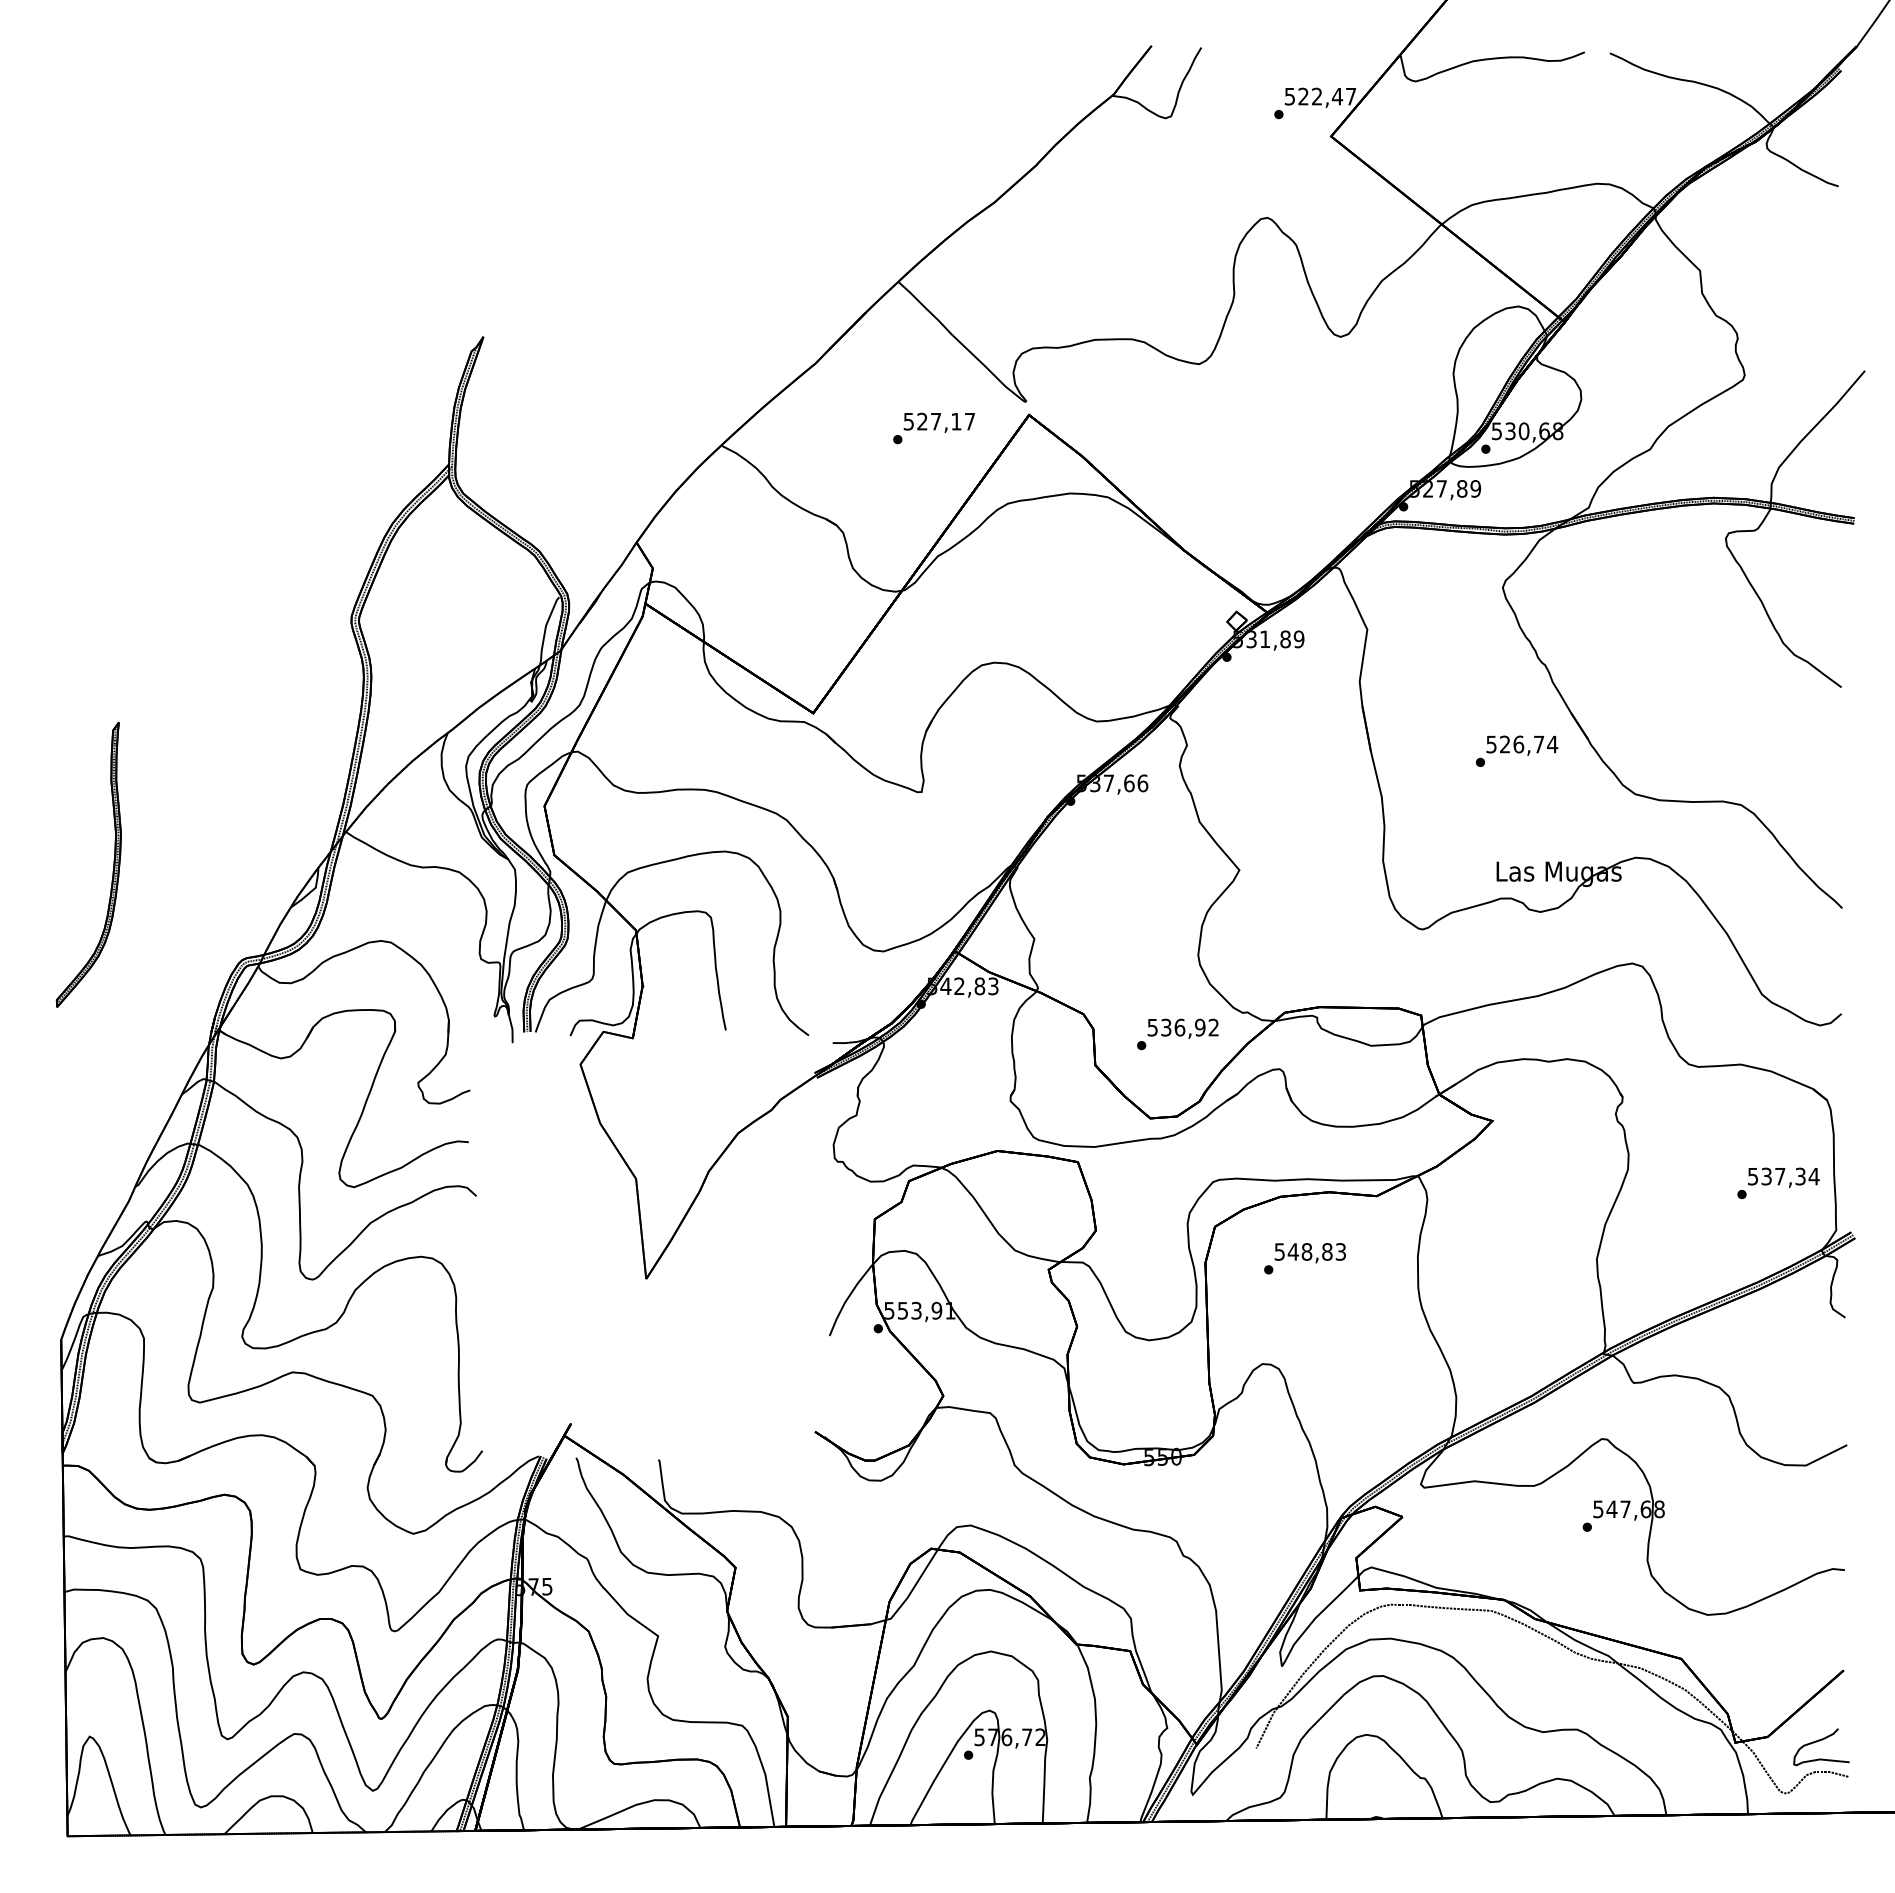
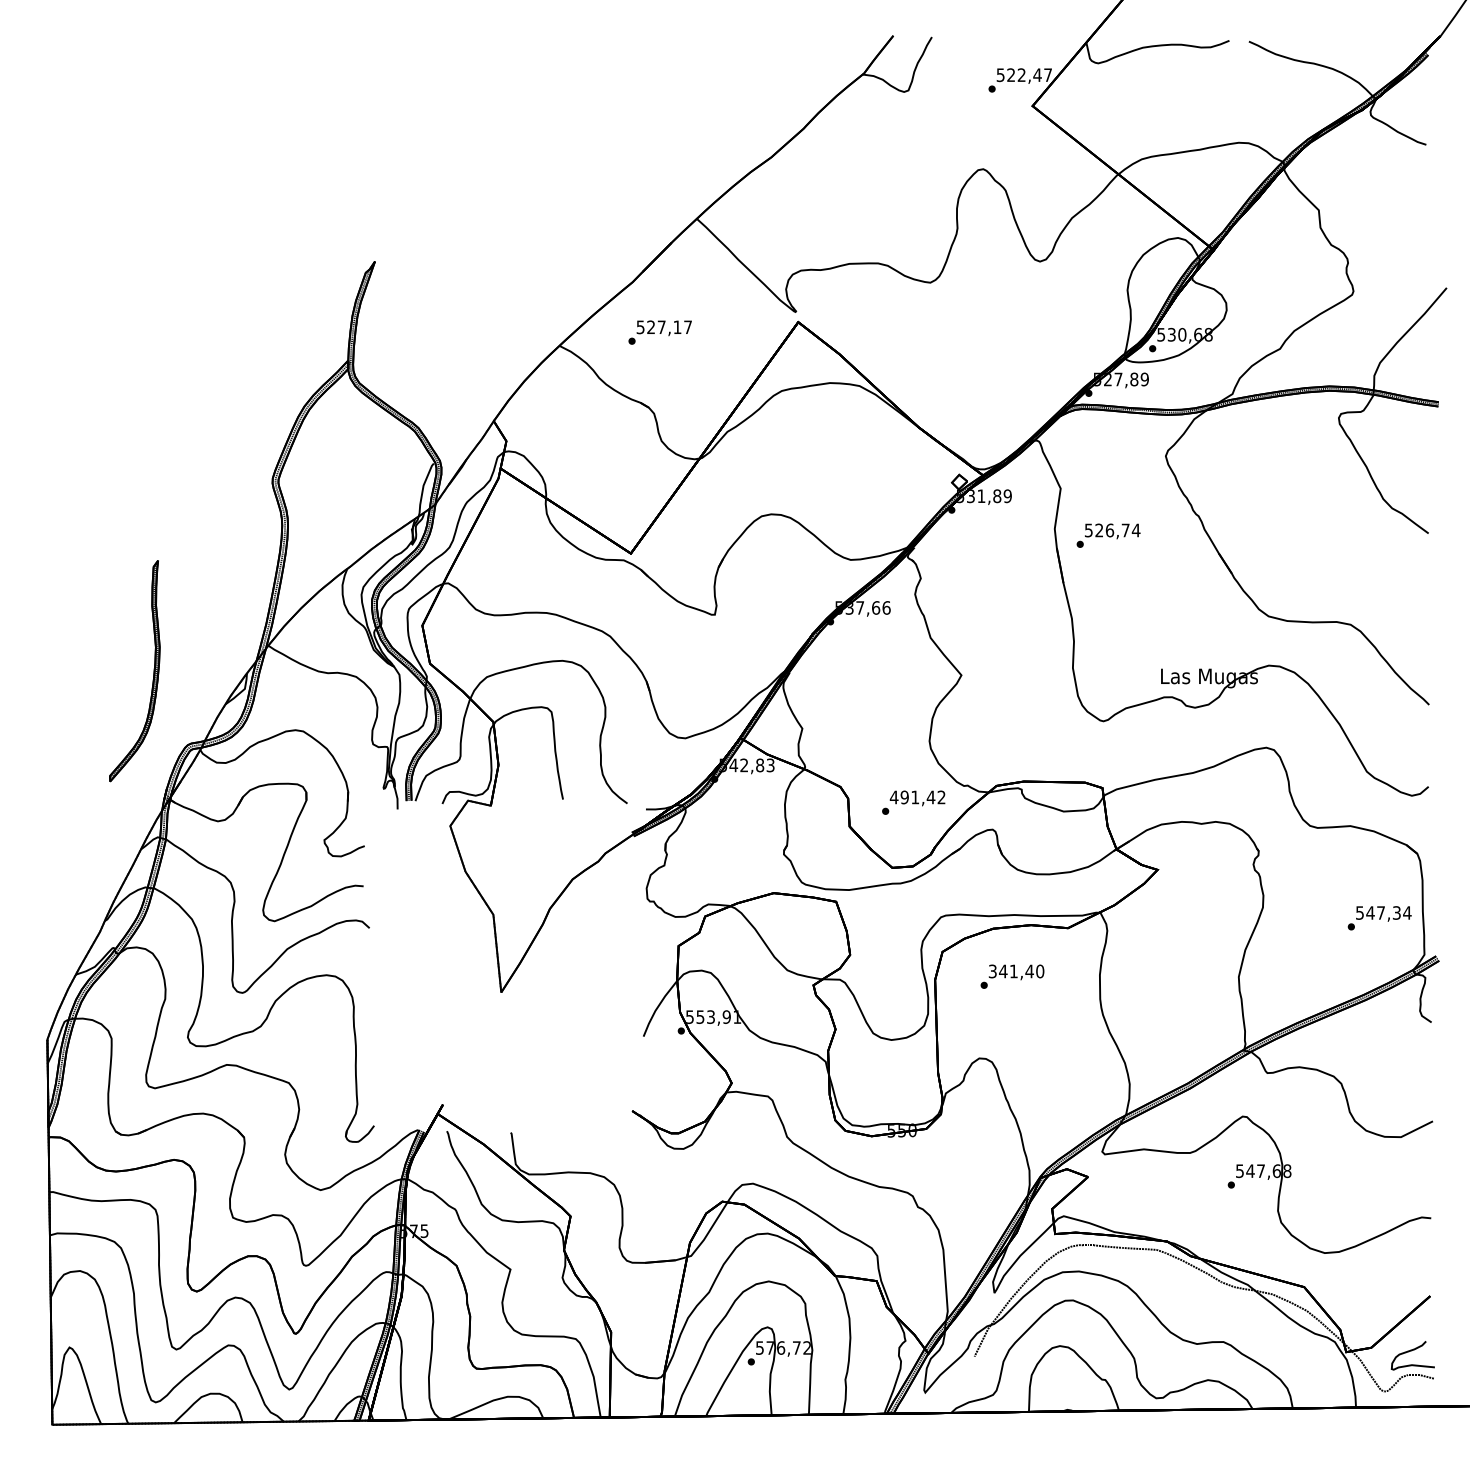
text: (933, 428) -> (659, 332), moved
text: (1517, 750) -> (1108, 535), moved
part: (113, 864) -> (153, 670), moved
text: (1176, 1027) -> (912, 797), 536,92 -> 491,42
text: (1766, 1176) -> (1370, 912), 537,34 -> 547,34
text: (1310, 1251) -> (1016, 971), 548,83 -> 341,40

